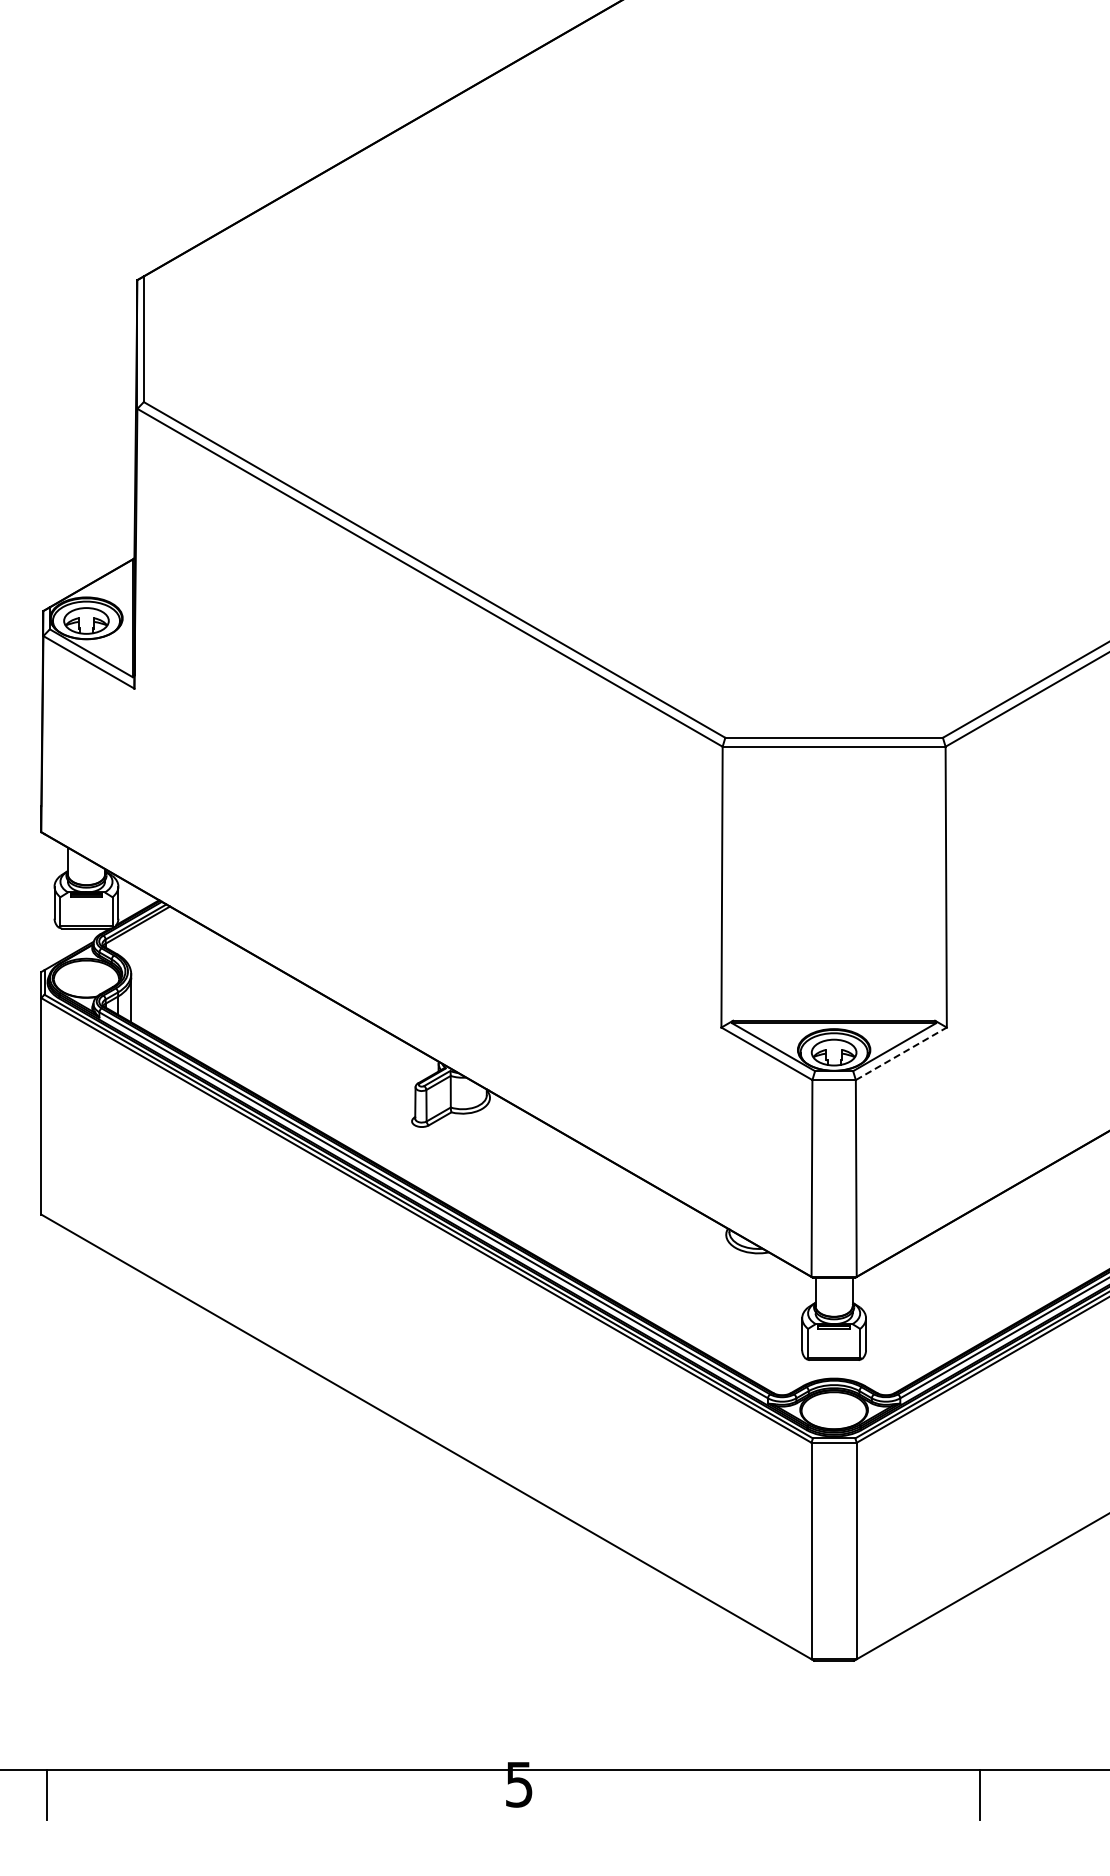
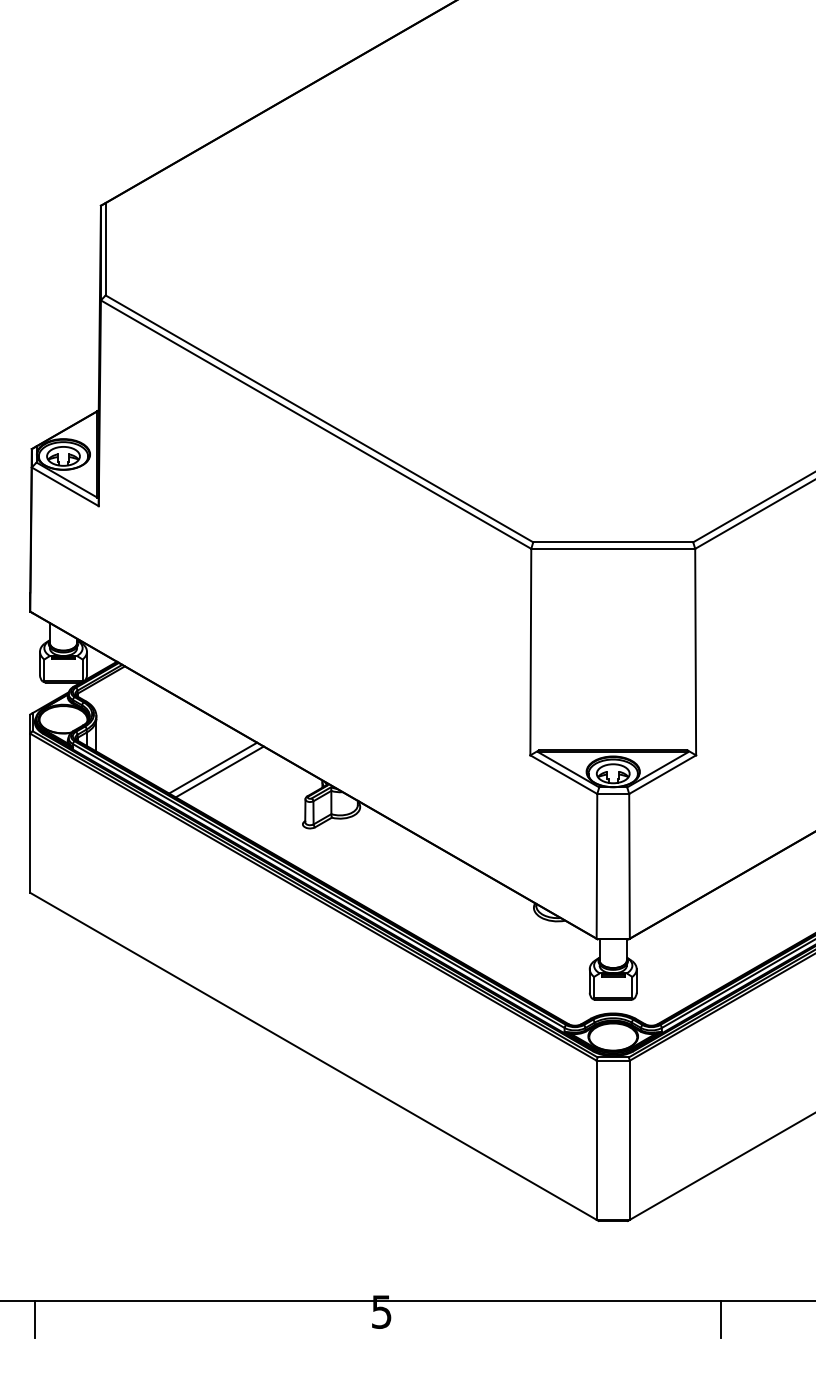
line: (289, 1044) -> (212, 767), added
line: (298, 1049) -> (219, 771), added
line: (901, 1053) -> (662, 774), dashed -> solid

